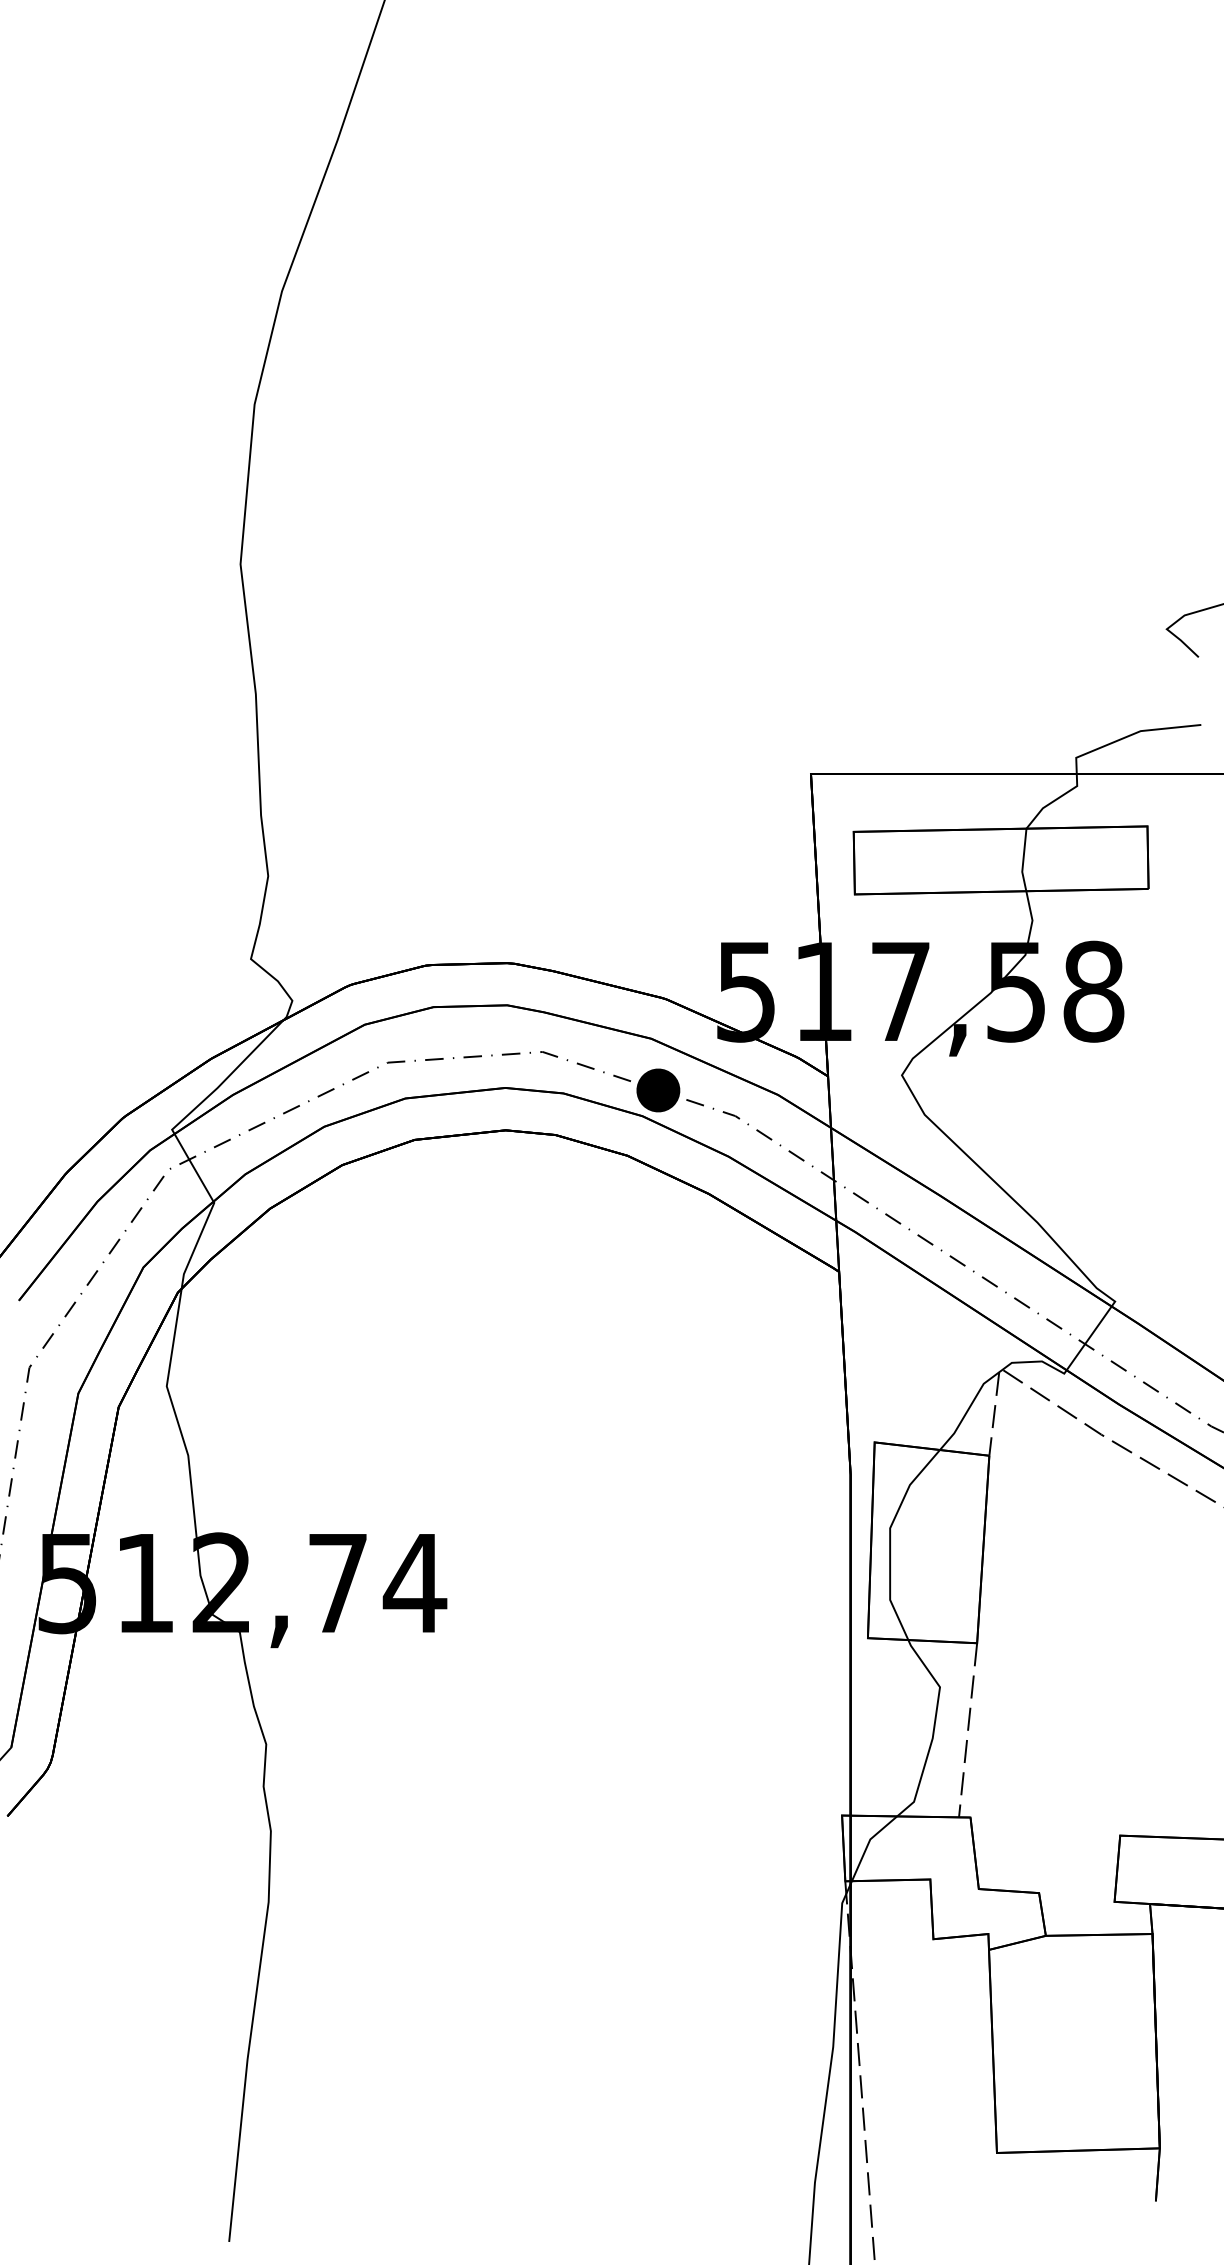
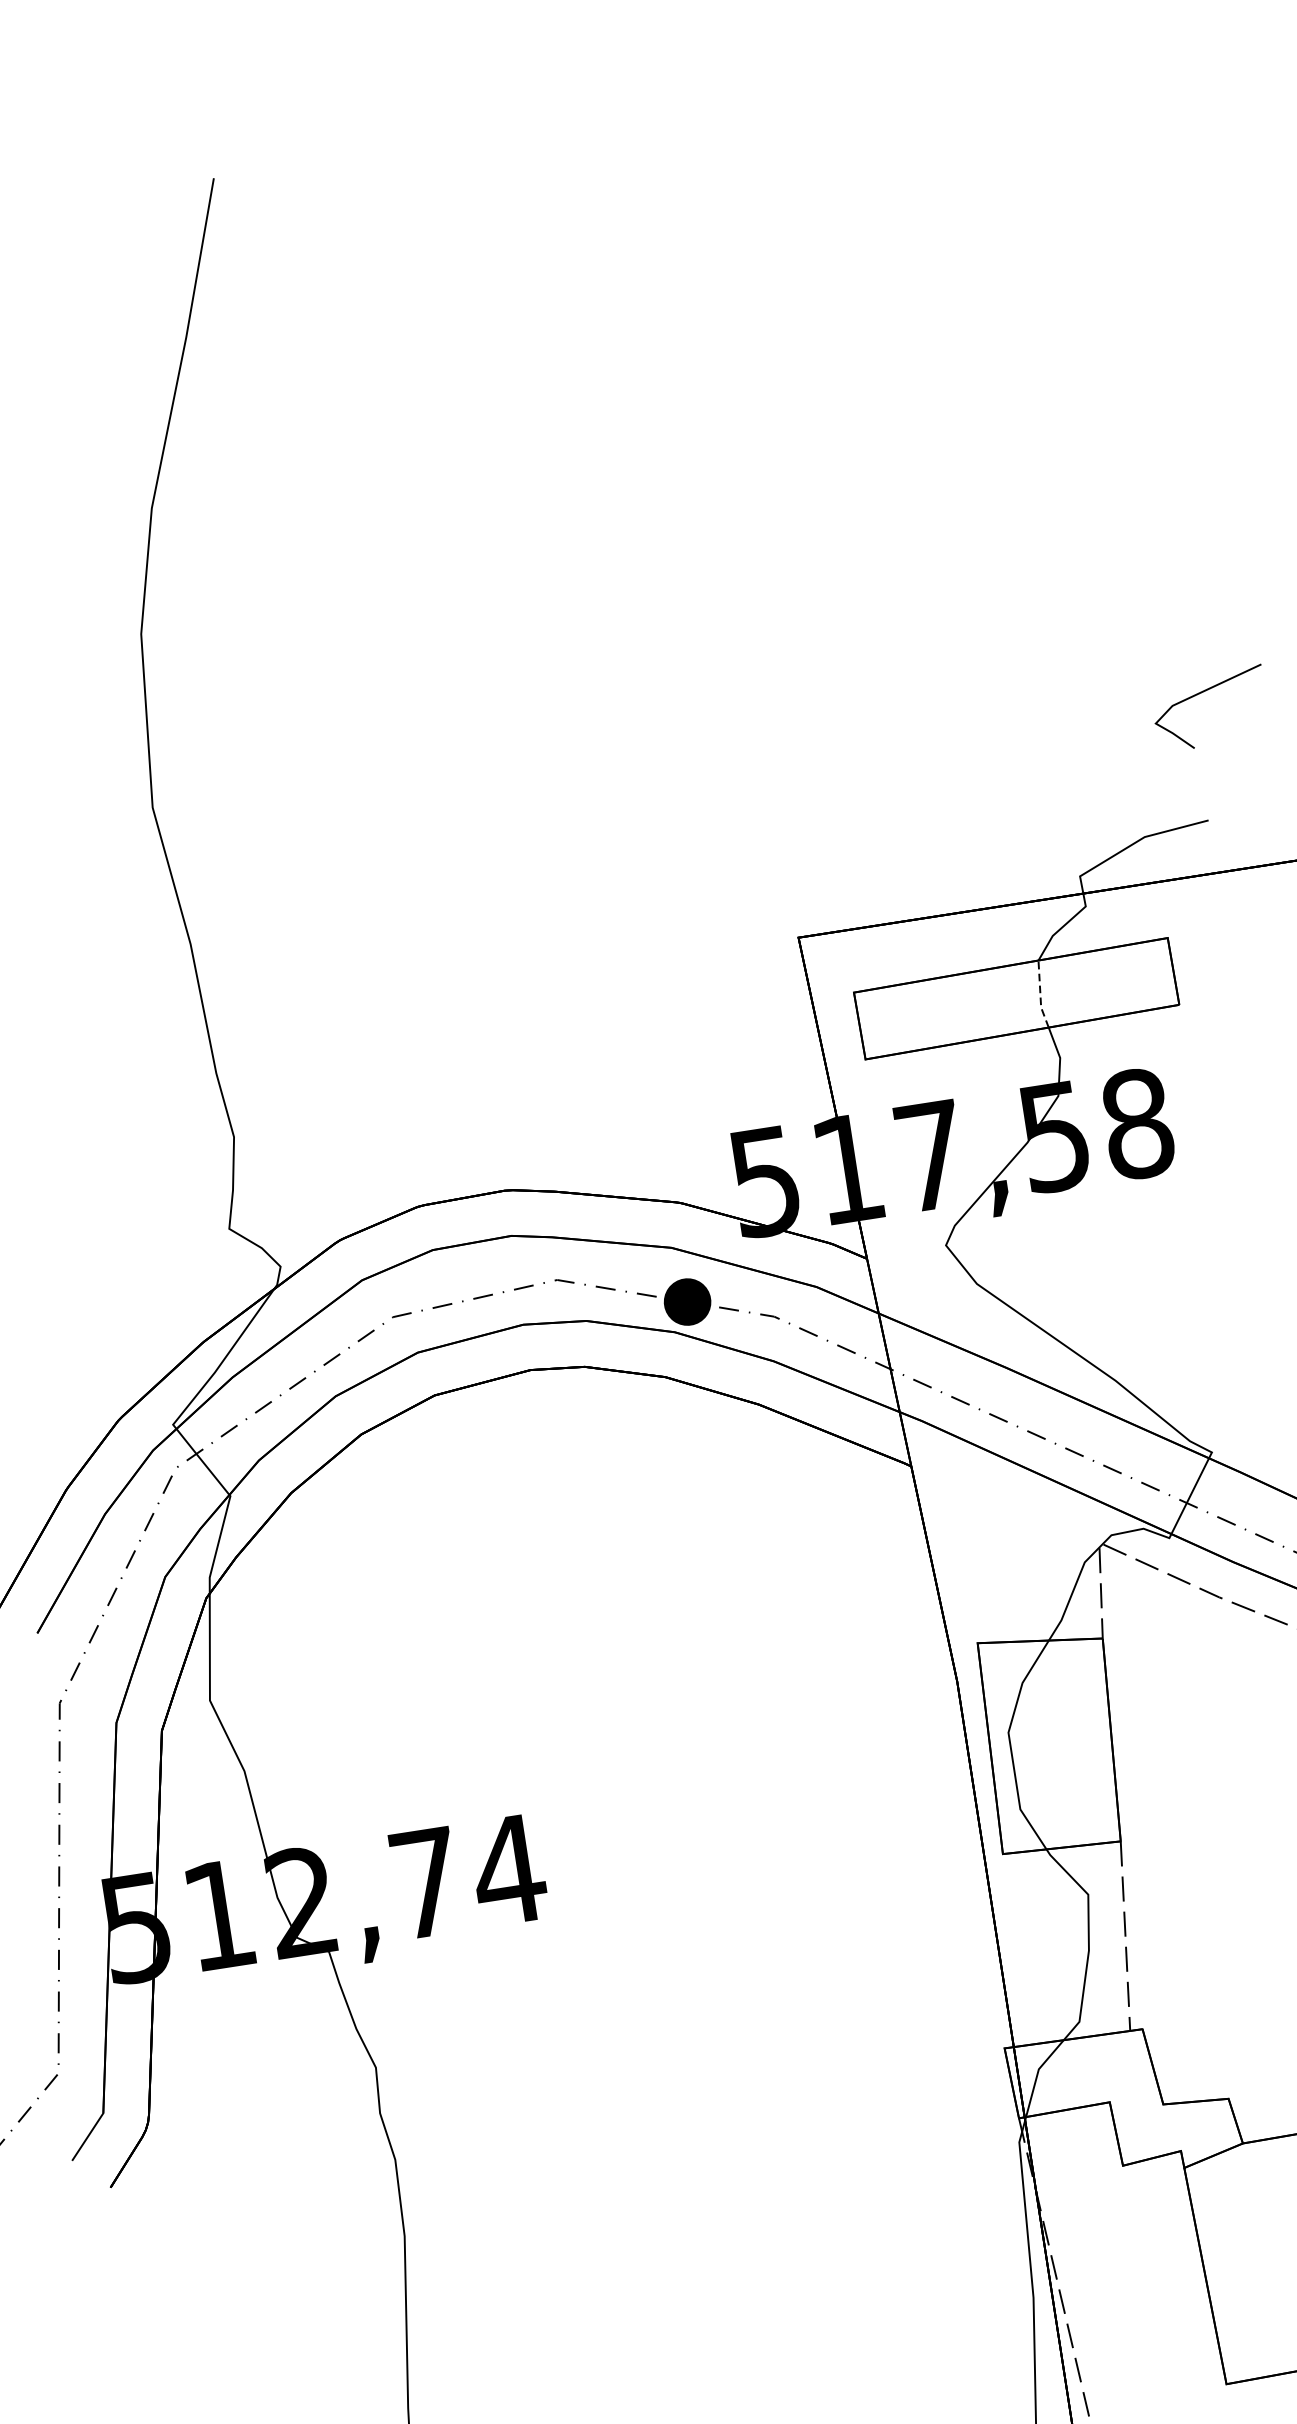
line: (1023, 860) -> (1040, 995), solid -> dashed

